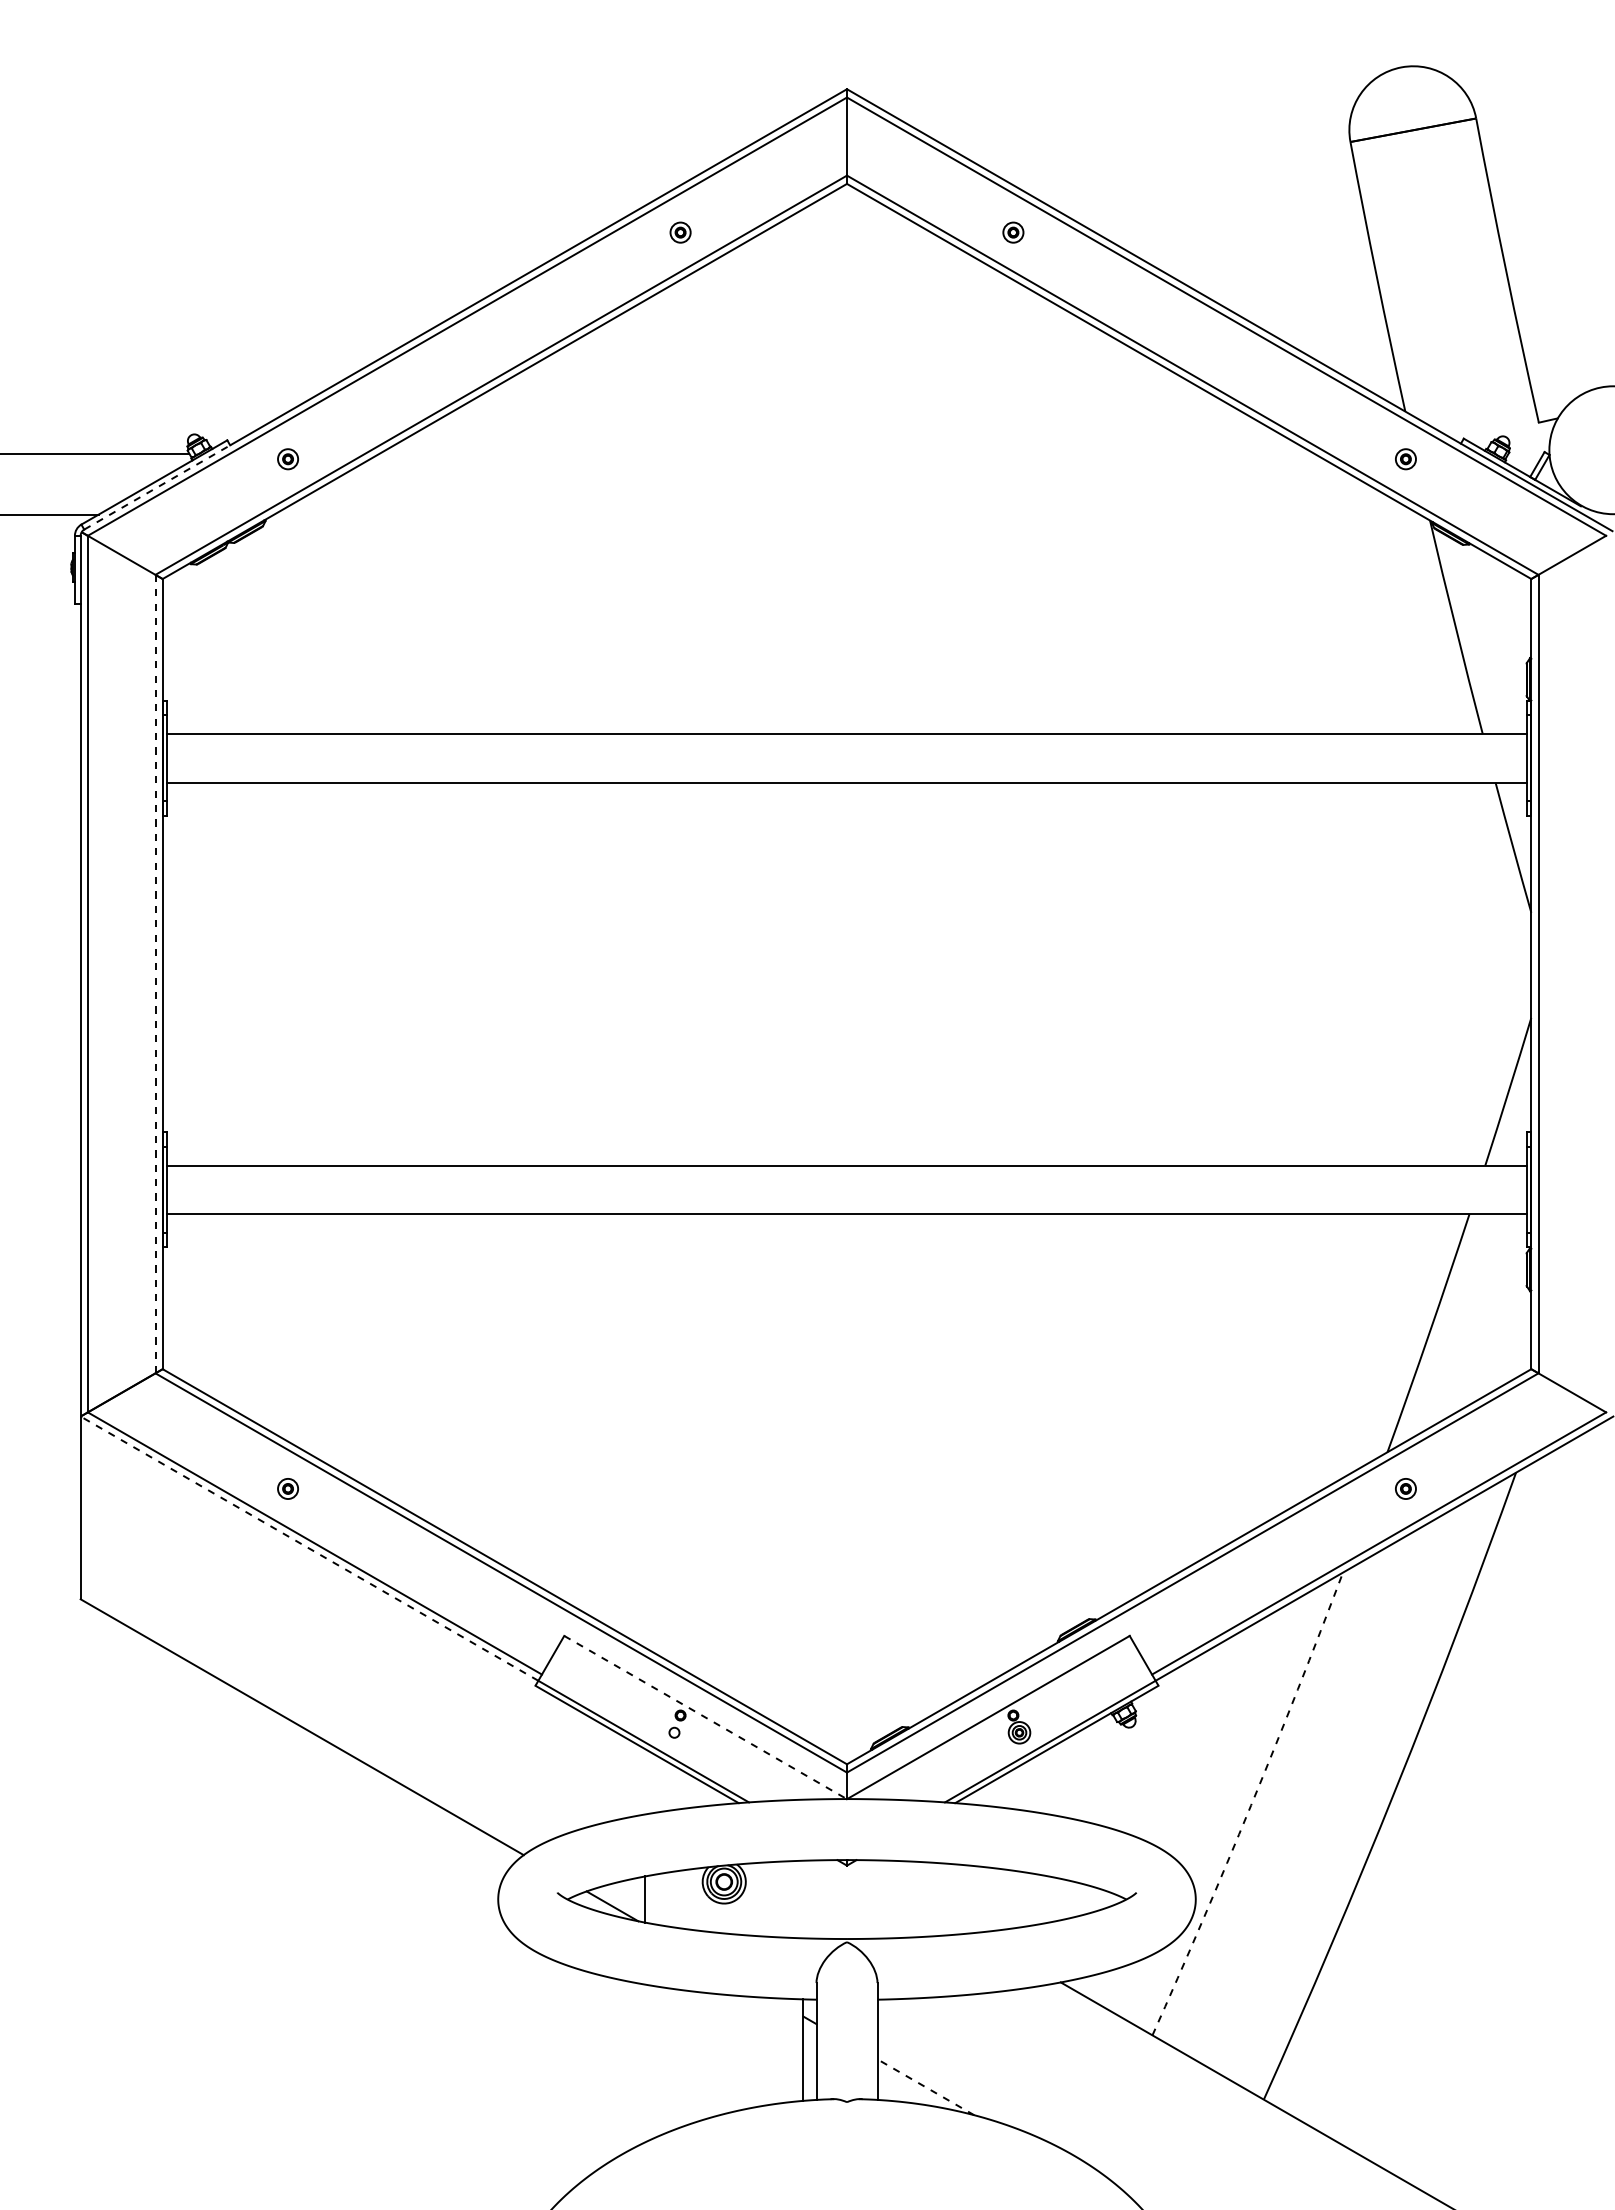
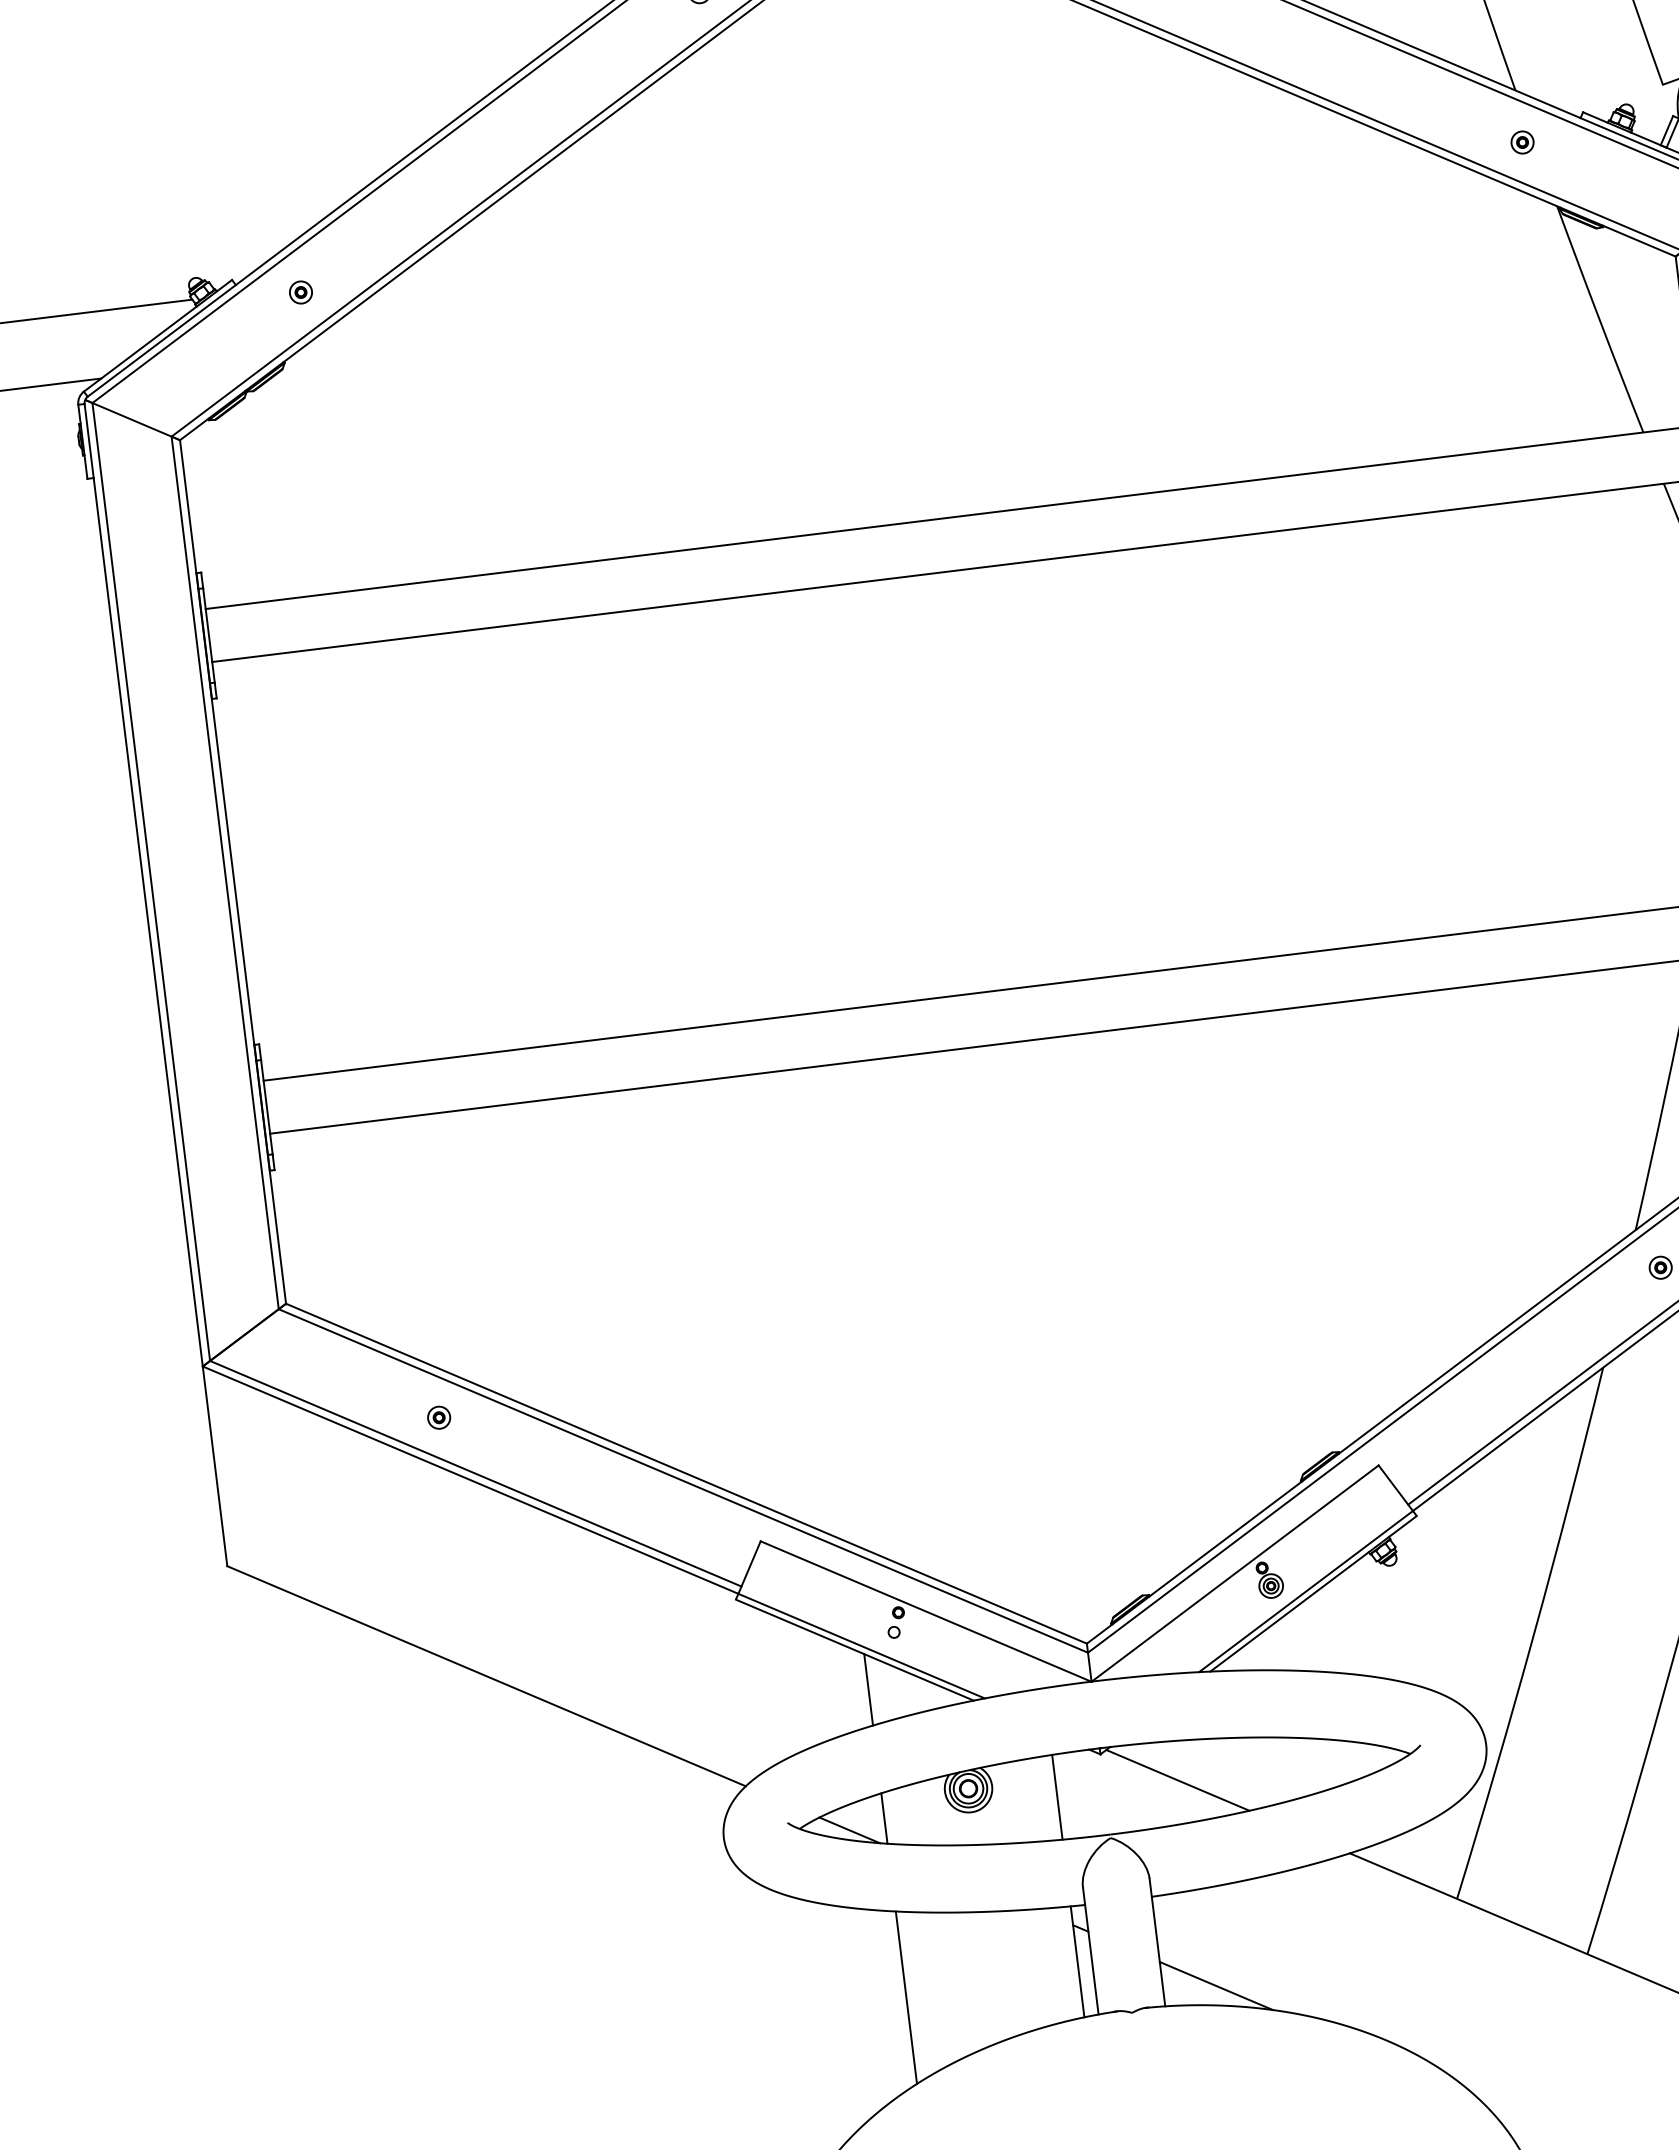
line: (157, 487) -> (162, 340), dashed -> solid
line: (155, 973) -> (225, 872), dashed -> solid
line: (309, 1548) -> (470, 1479), dashed -> solid
line: (706, 1717) -> (927, 1611), dashed -> solid
line: (645, 1781) -> (868, 1689), added
arc: (1251, 1805) -> (1534, 1634), dashed -> solid
line: (913, 1897) -> (1177, 1780), added
line: (803, 1899) -> (1057, 1797), added
line: (645, 2063) -> (906, 1997), added
line: (925, 2087) -> (1216, 1986), dashed -> solid

